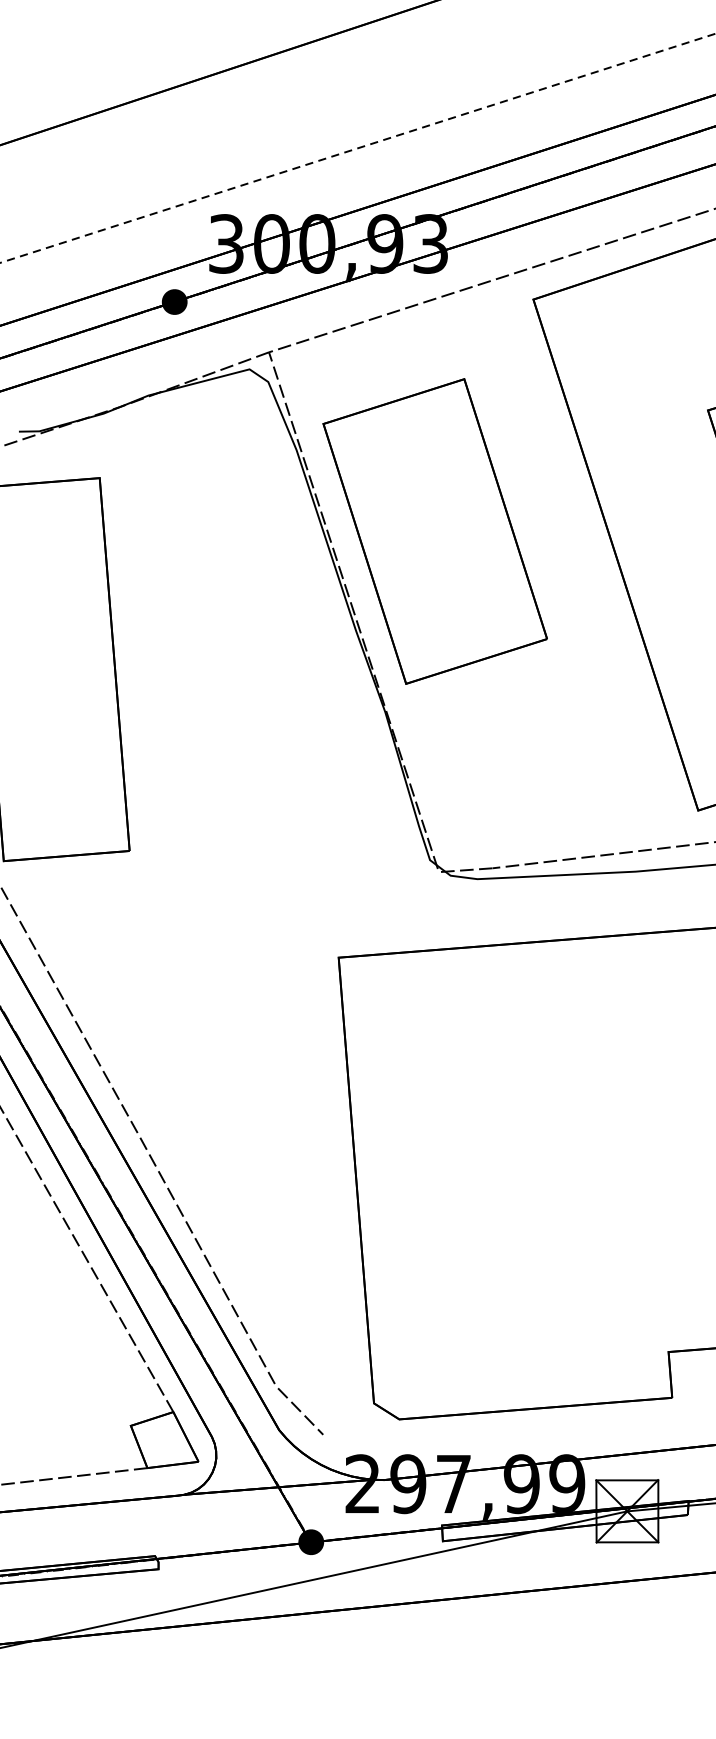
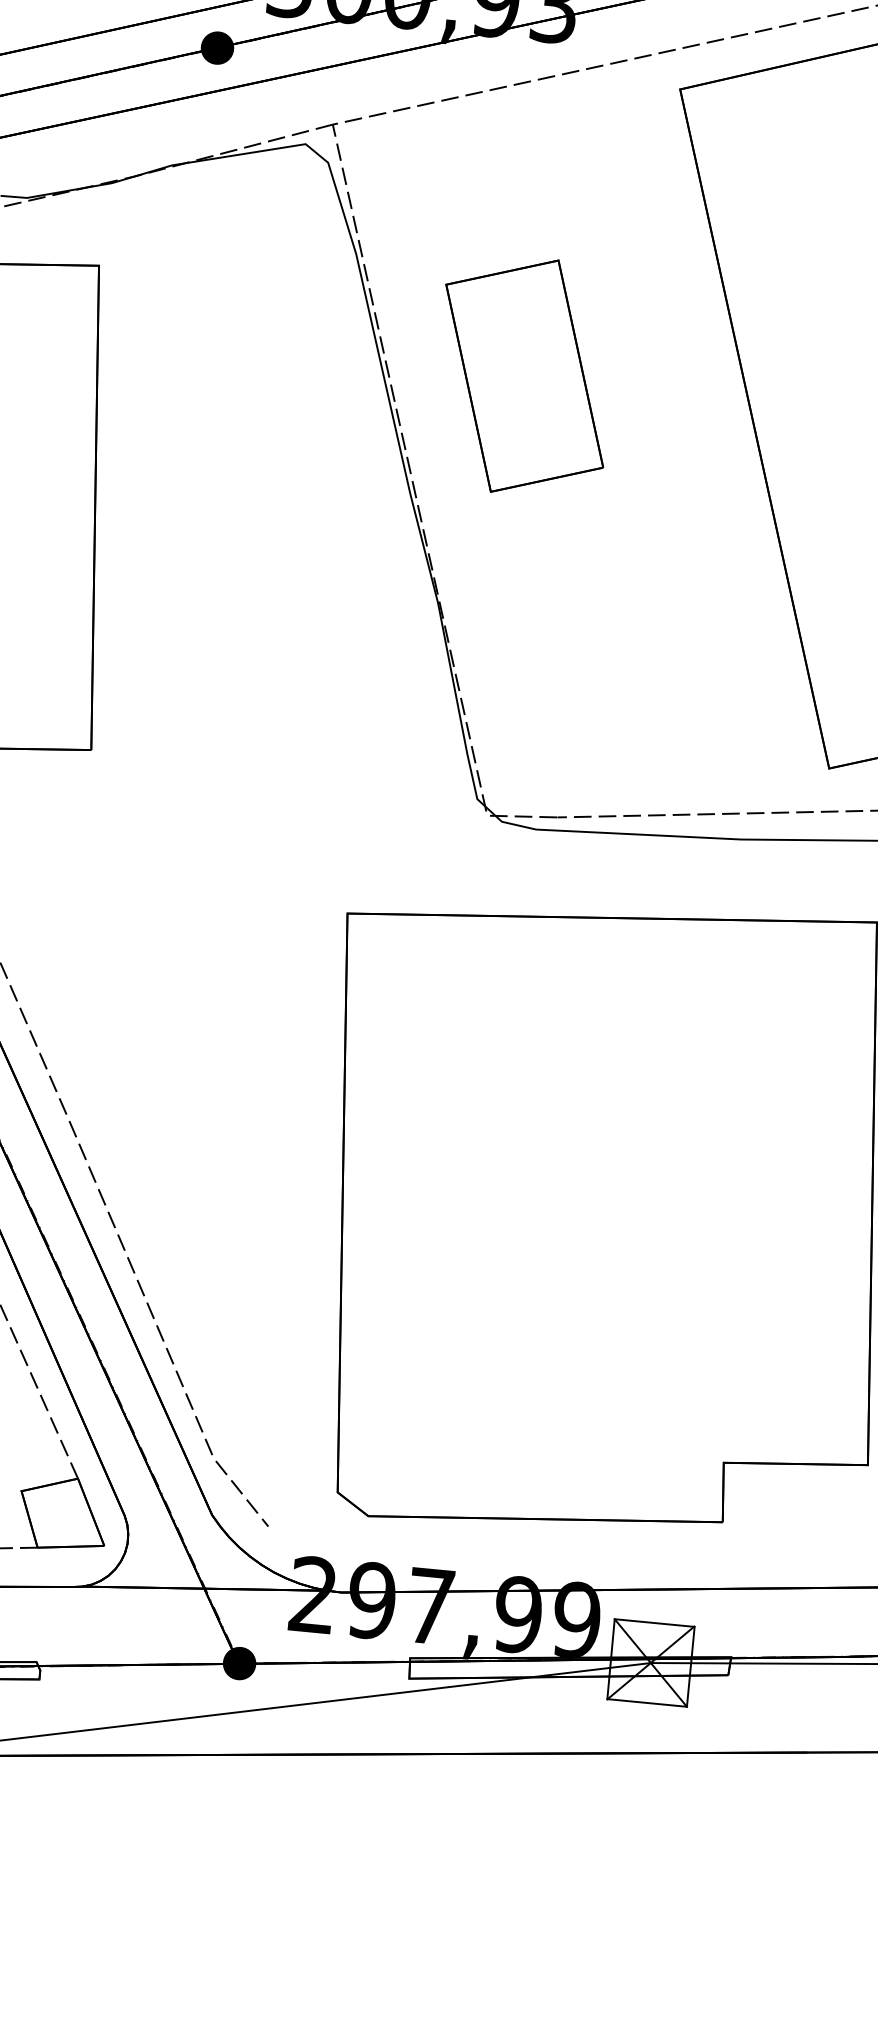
part: (434, 531) -> (523, 376), size x0.6

